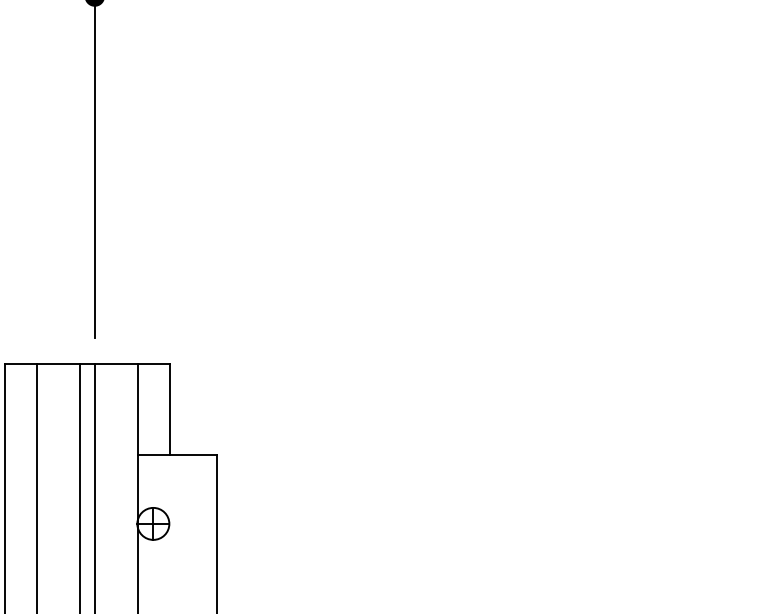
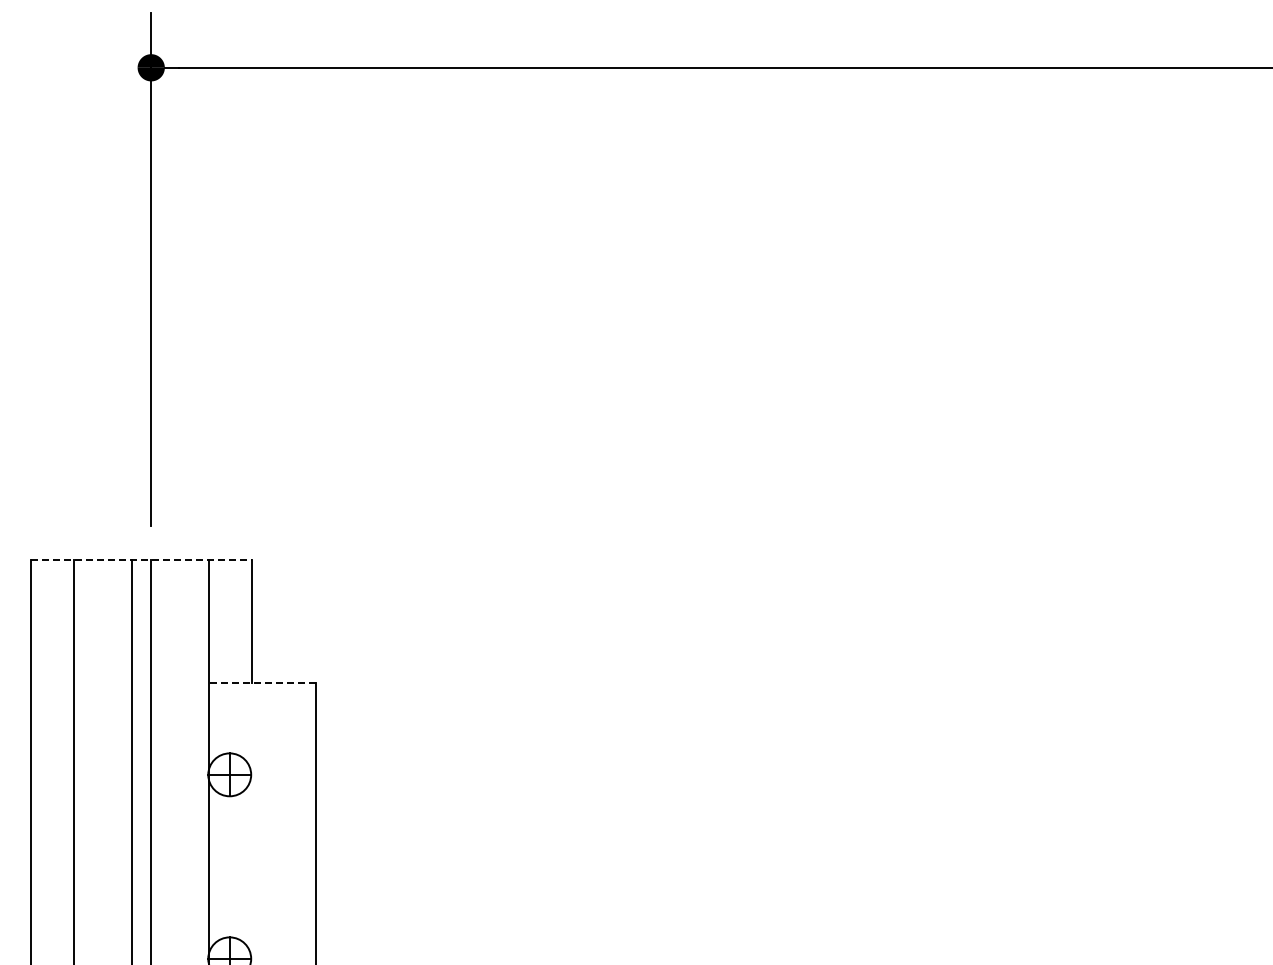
line: (87, 364) -> (141, 560), solid -> dashed
line: (177, 455) -> (261, 682), solid -> dashed

